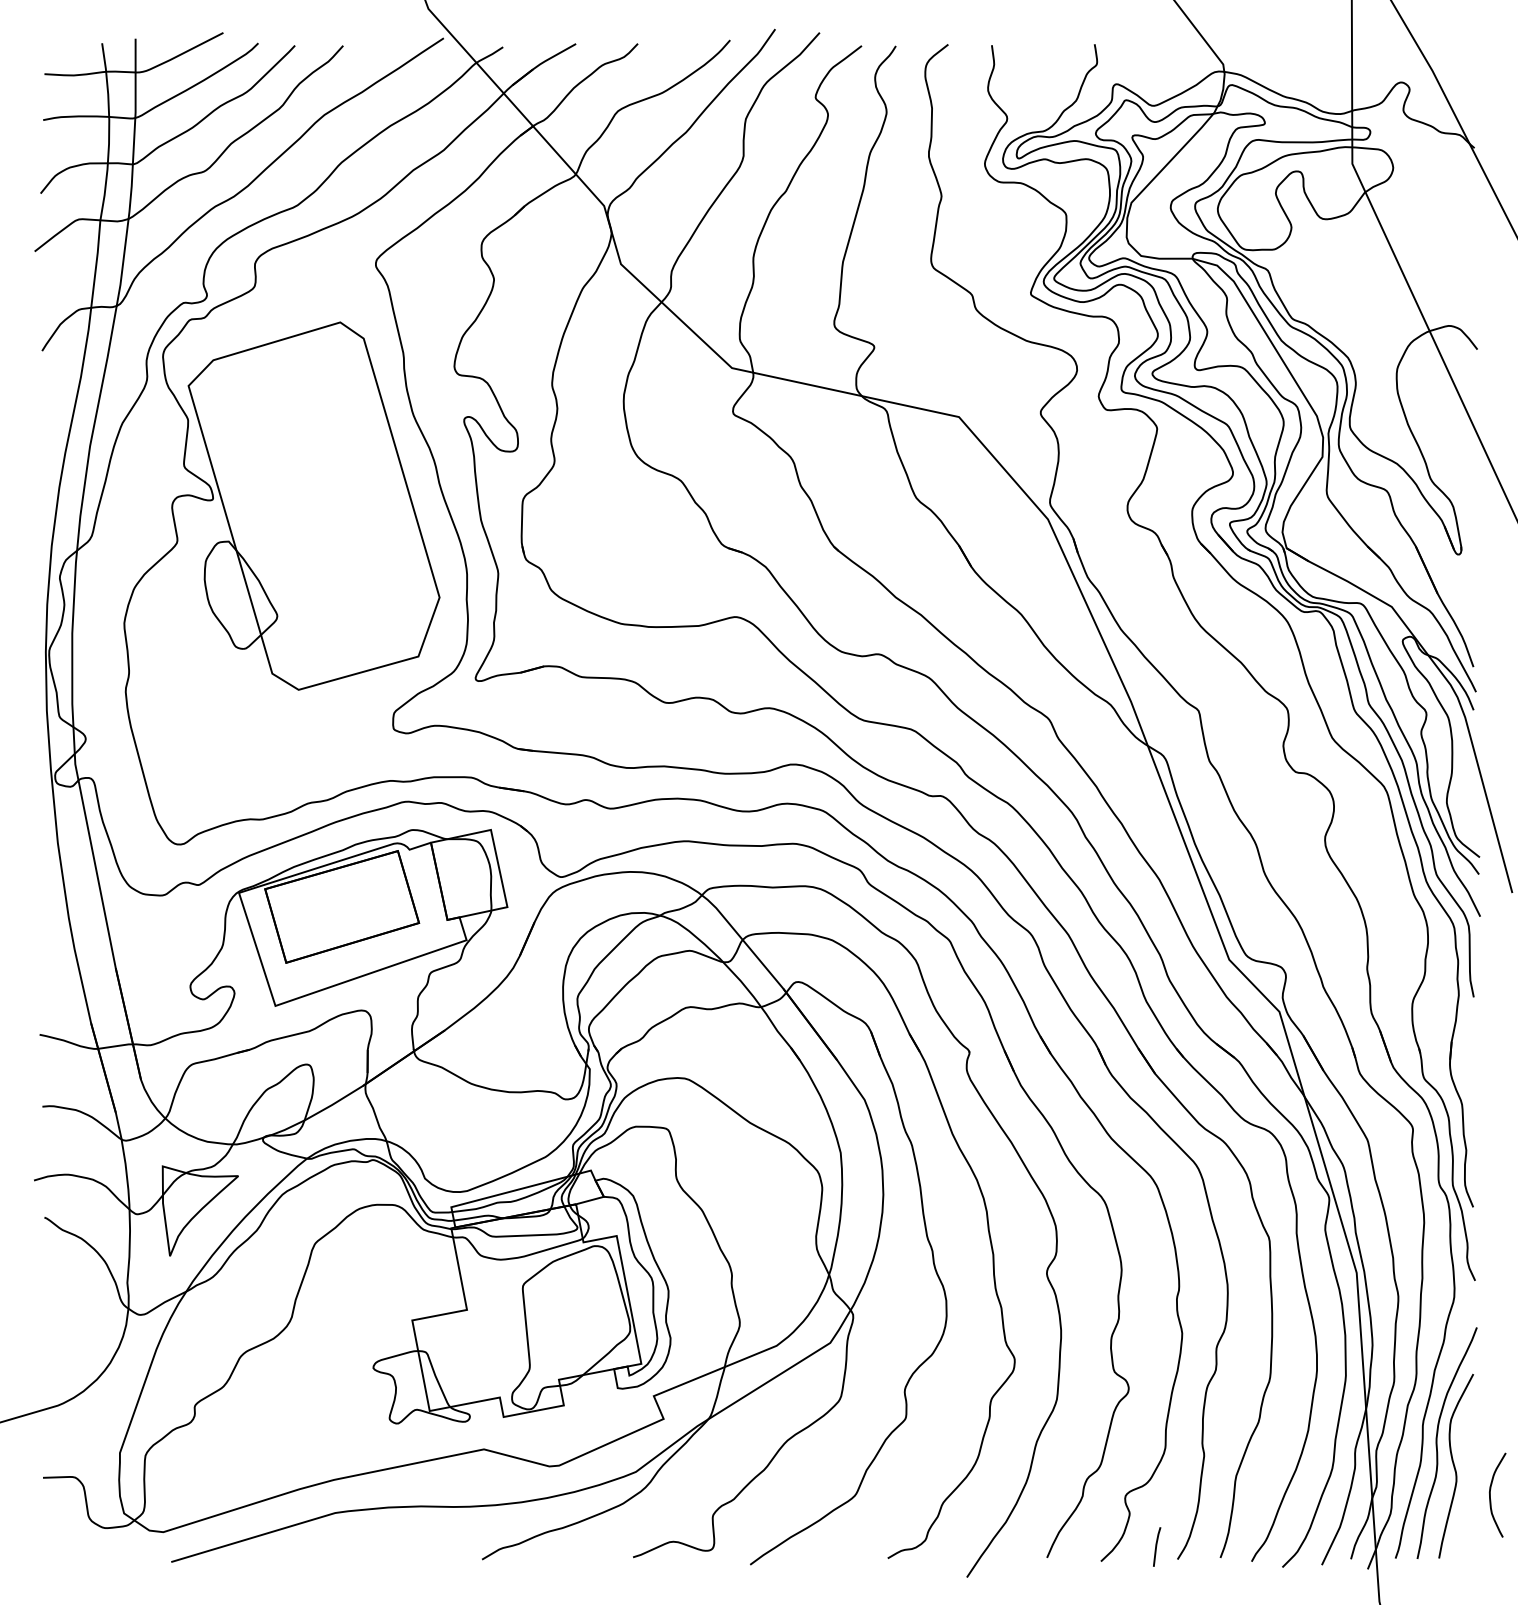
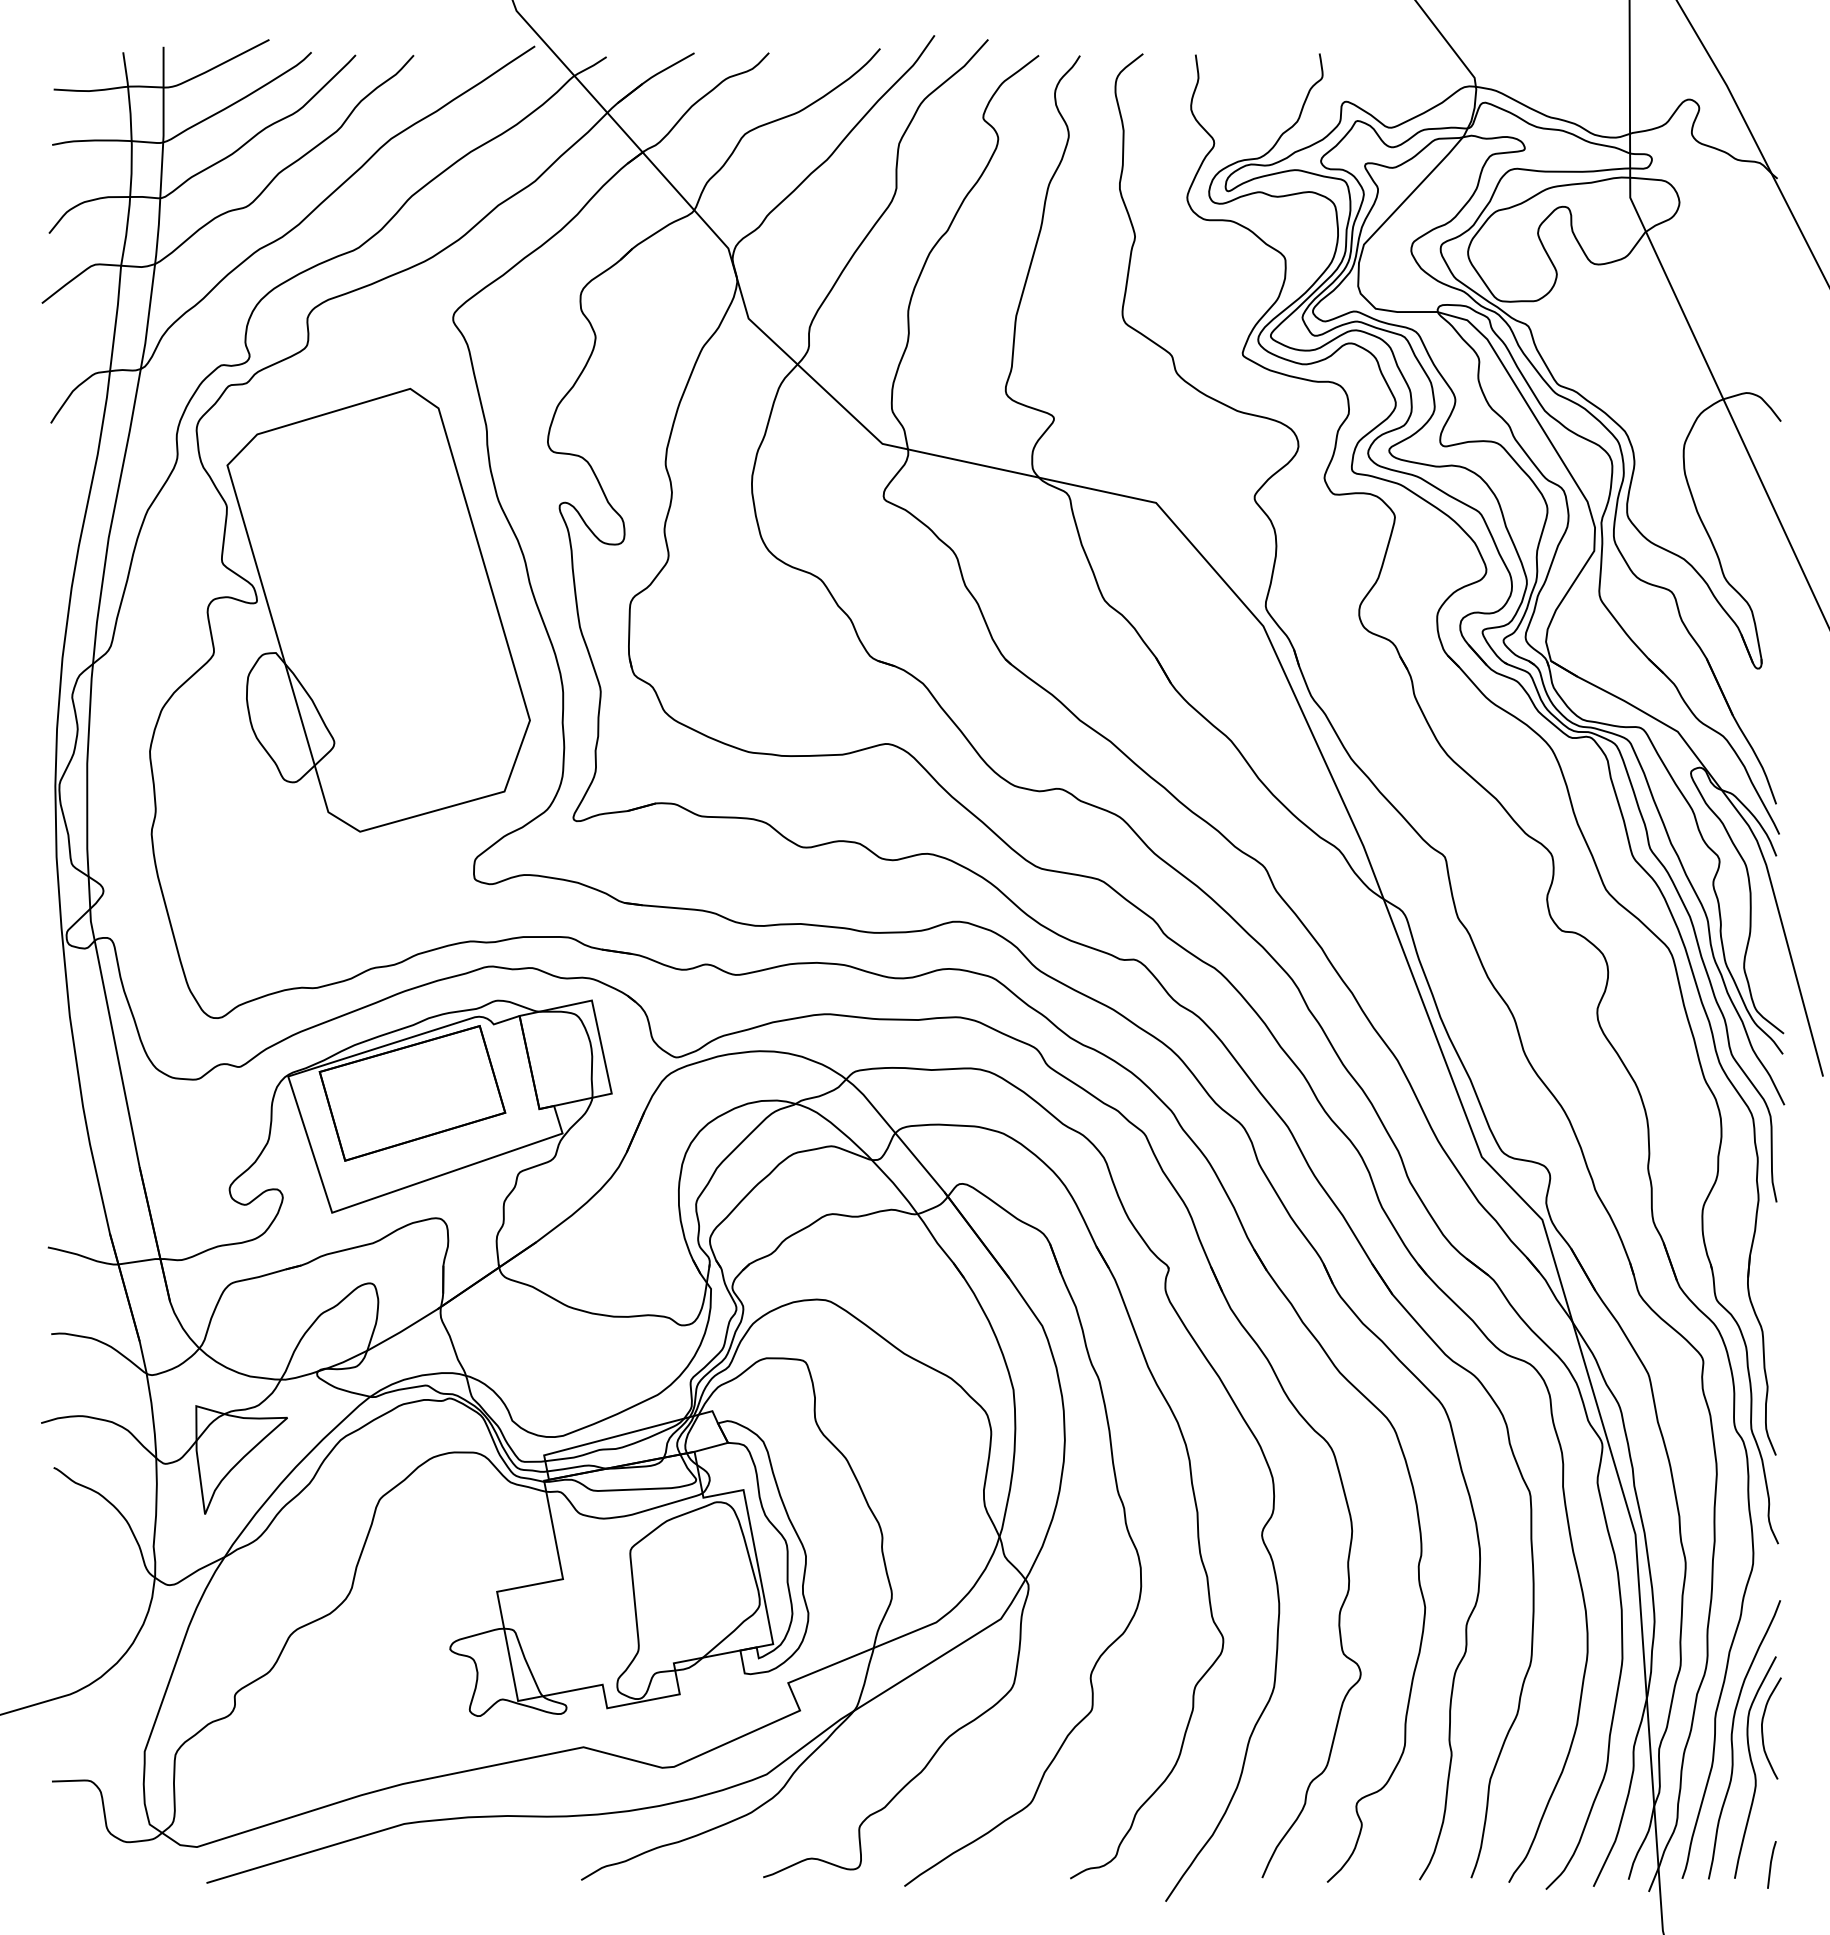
curve: (1491, 1498) -> (1763, 1732), moved
line: (1156, 1546) -> (1771, 1864), moved

